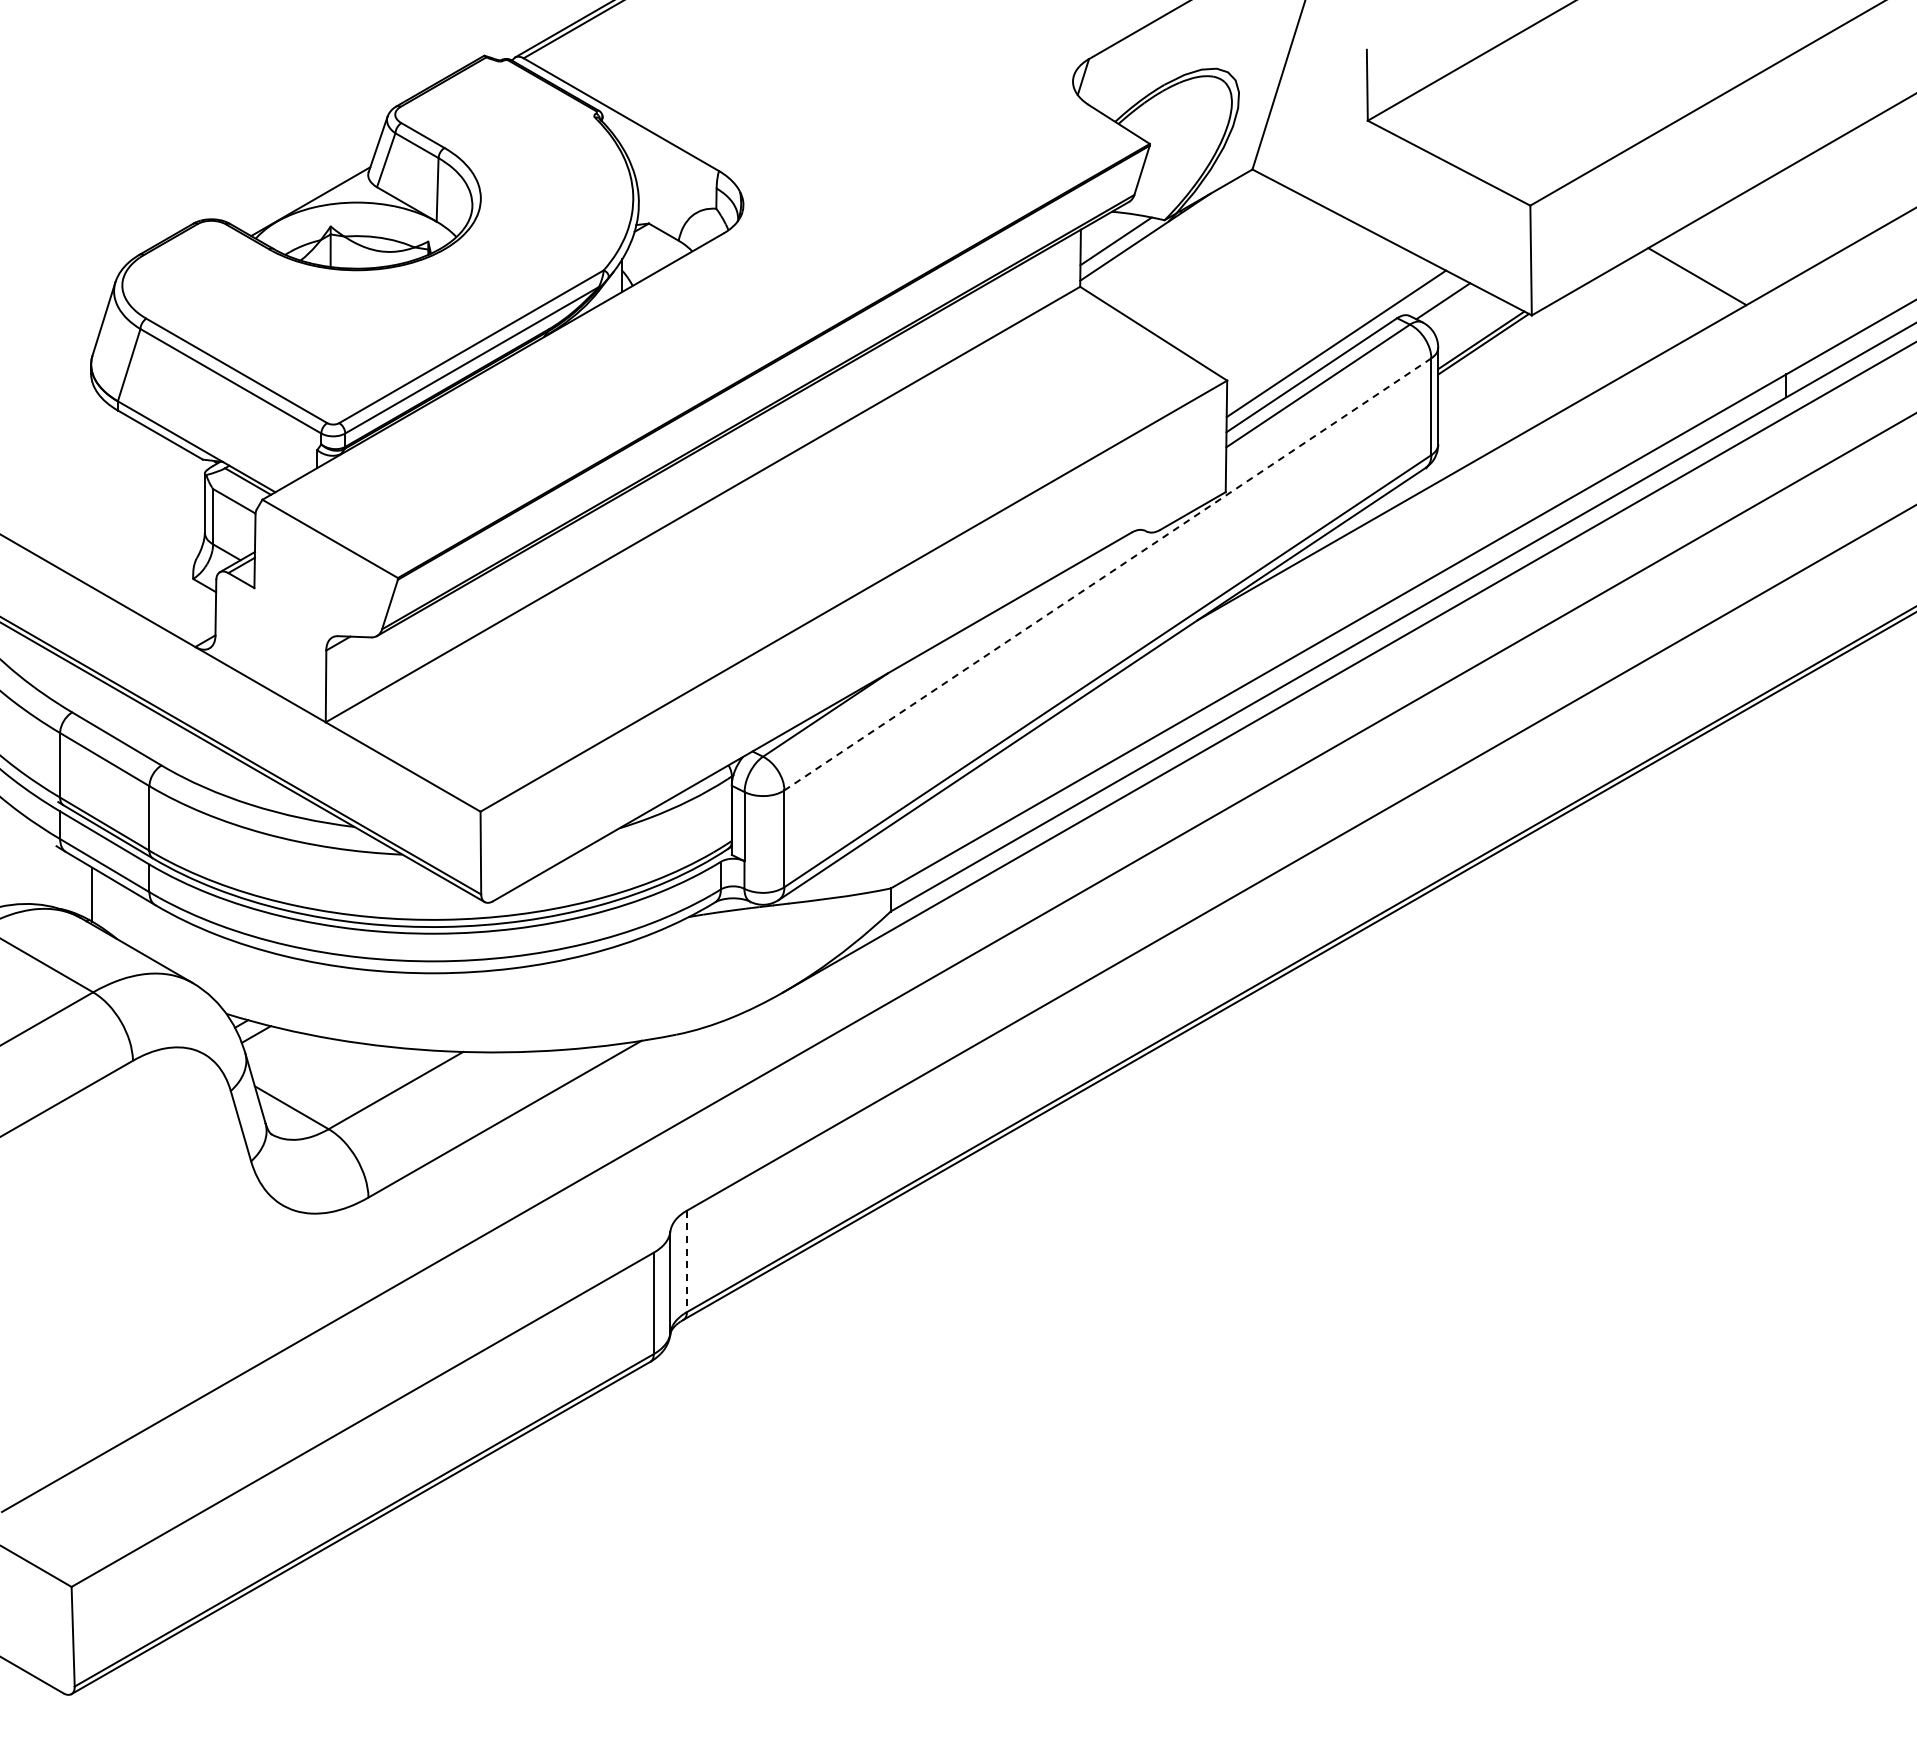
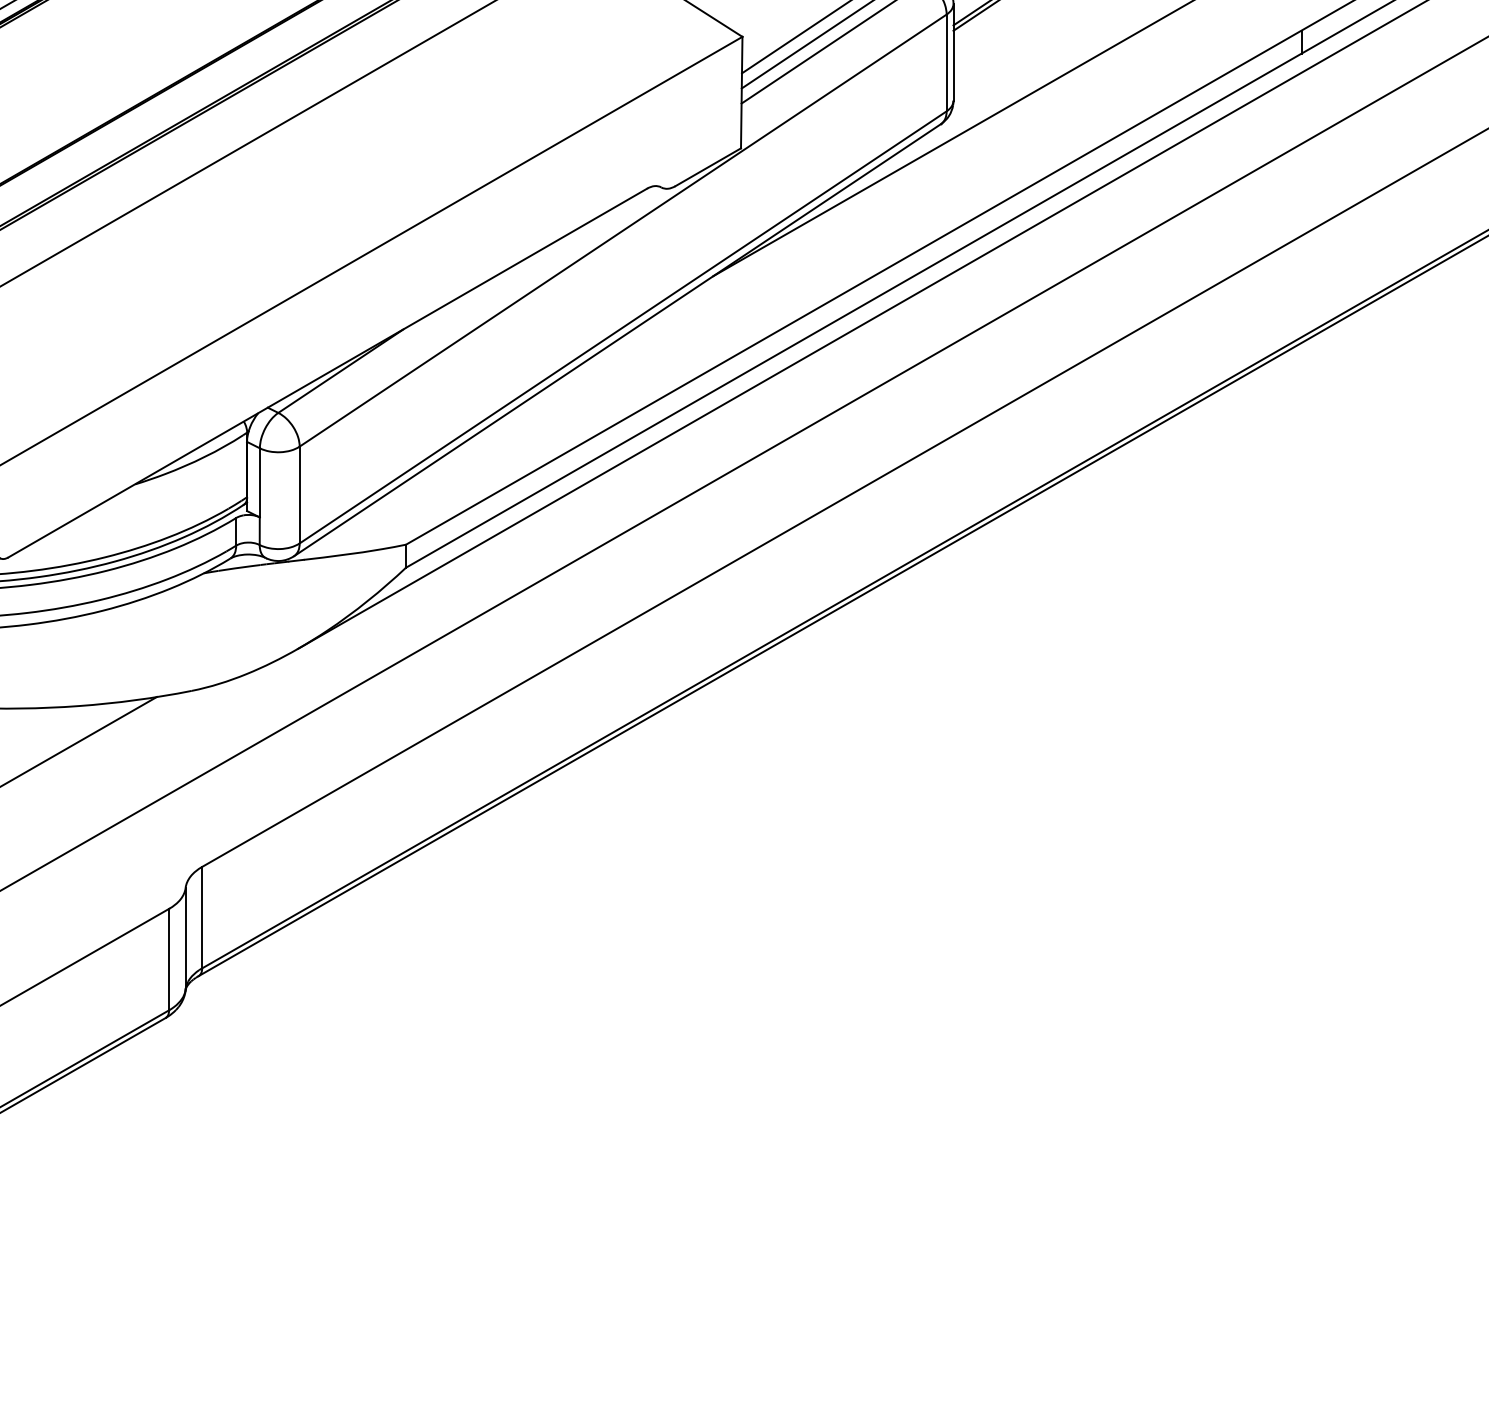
line: (1107, 574) -> (622, 230), dashed -> solid
line: (686, 1261) -> (201, 917), dashed -> solid

